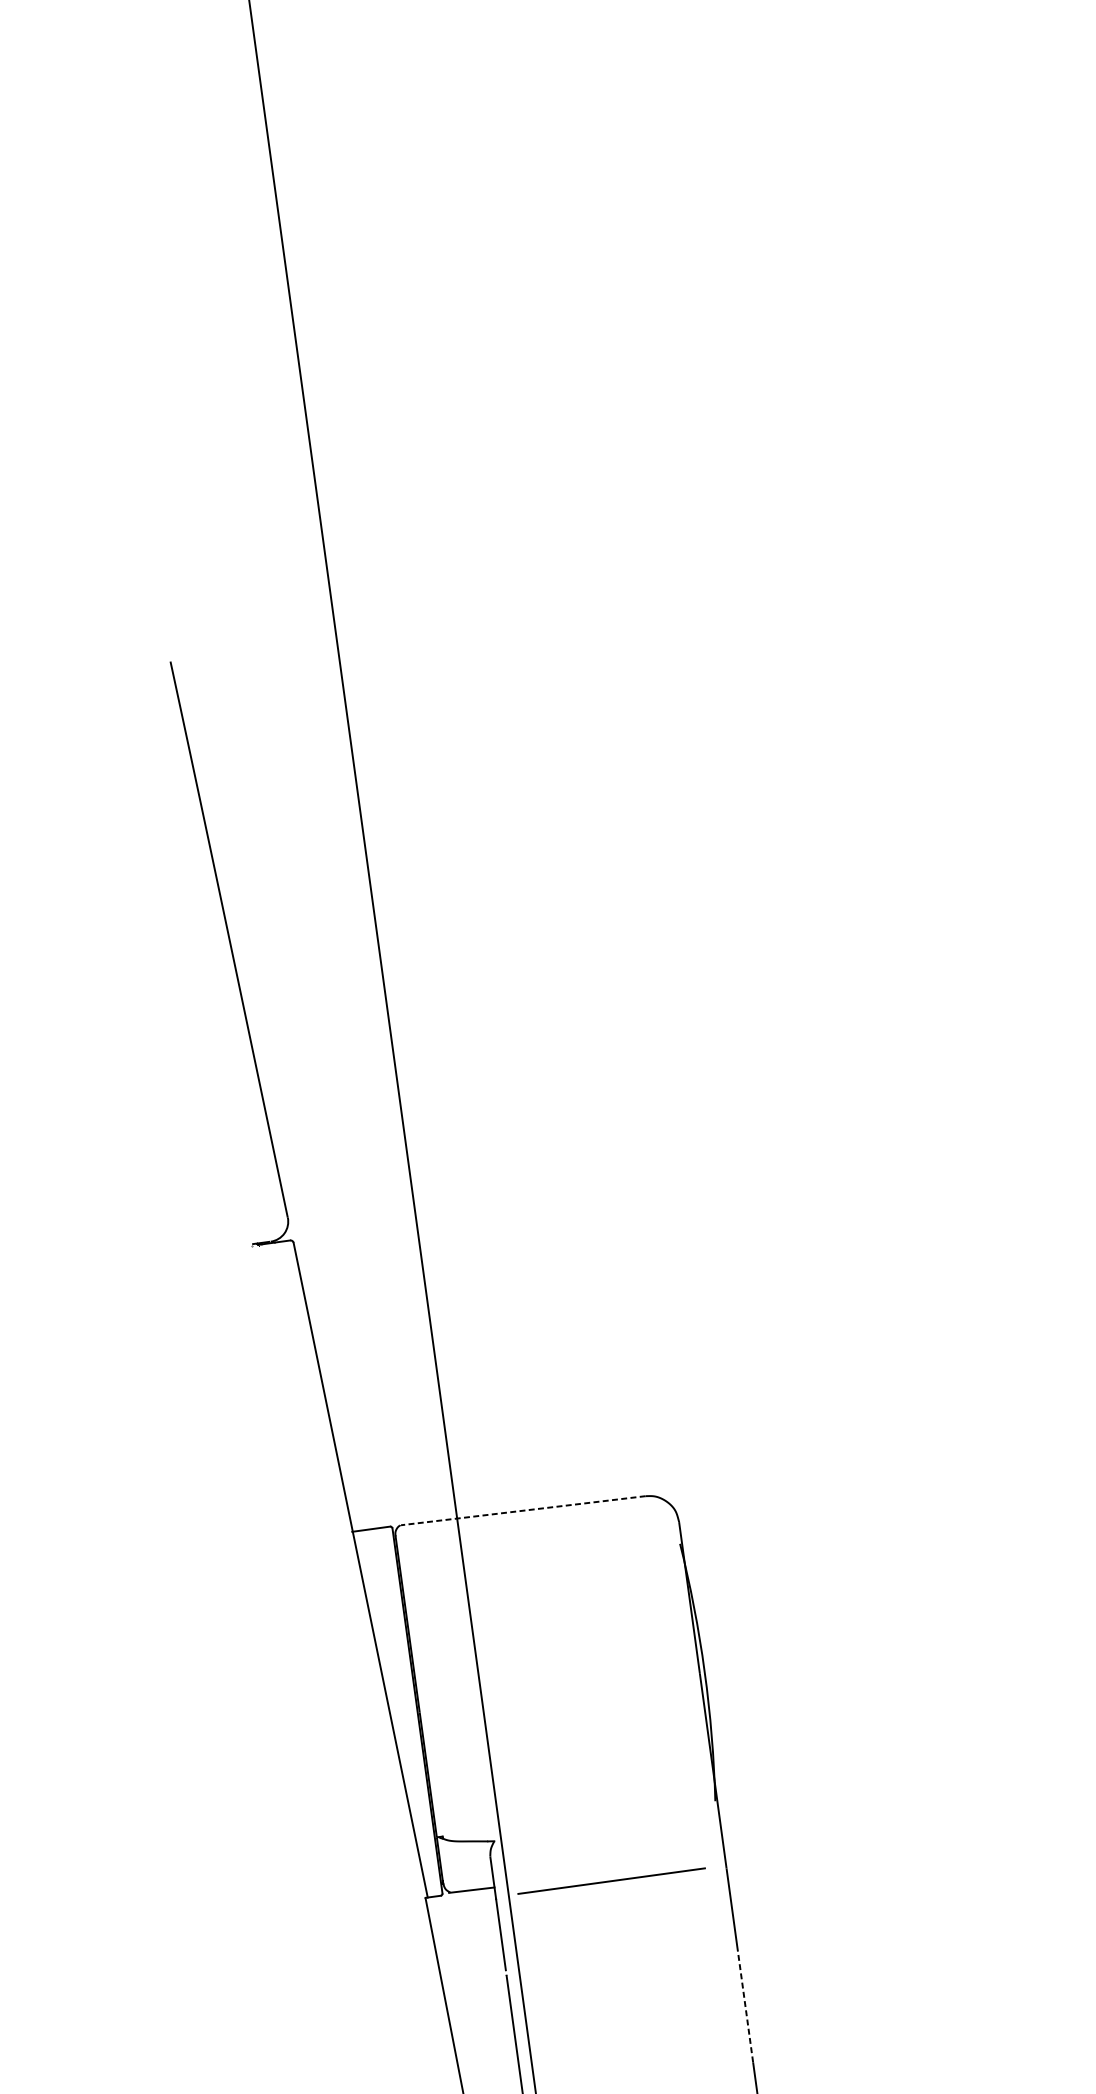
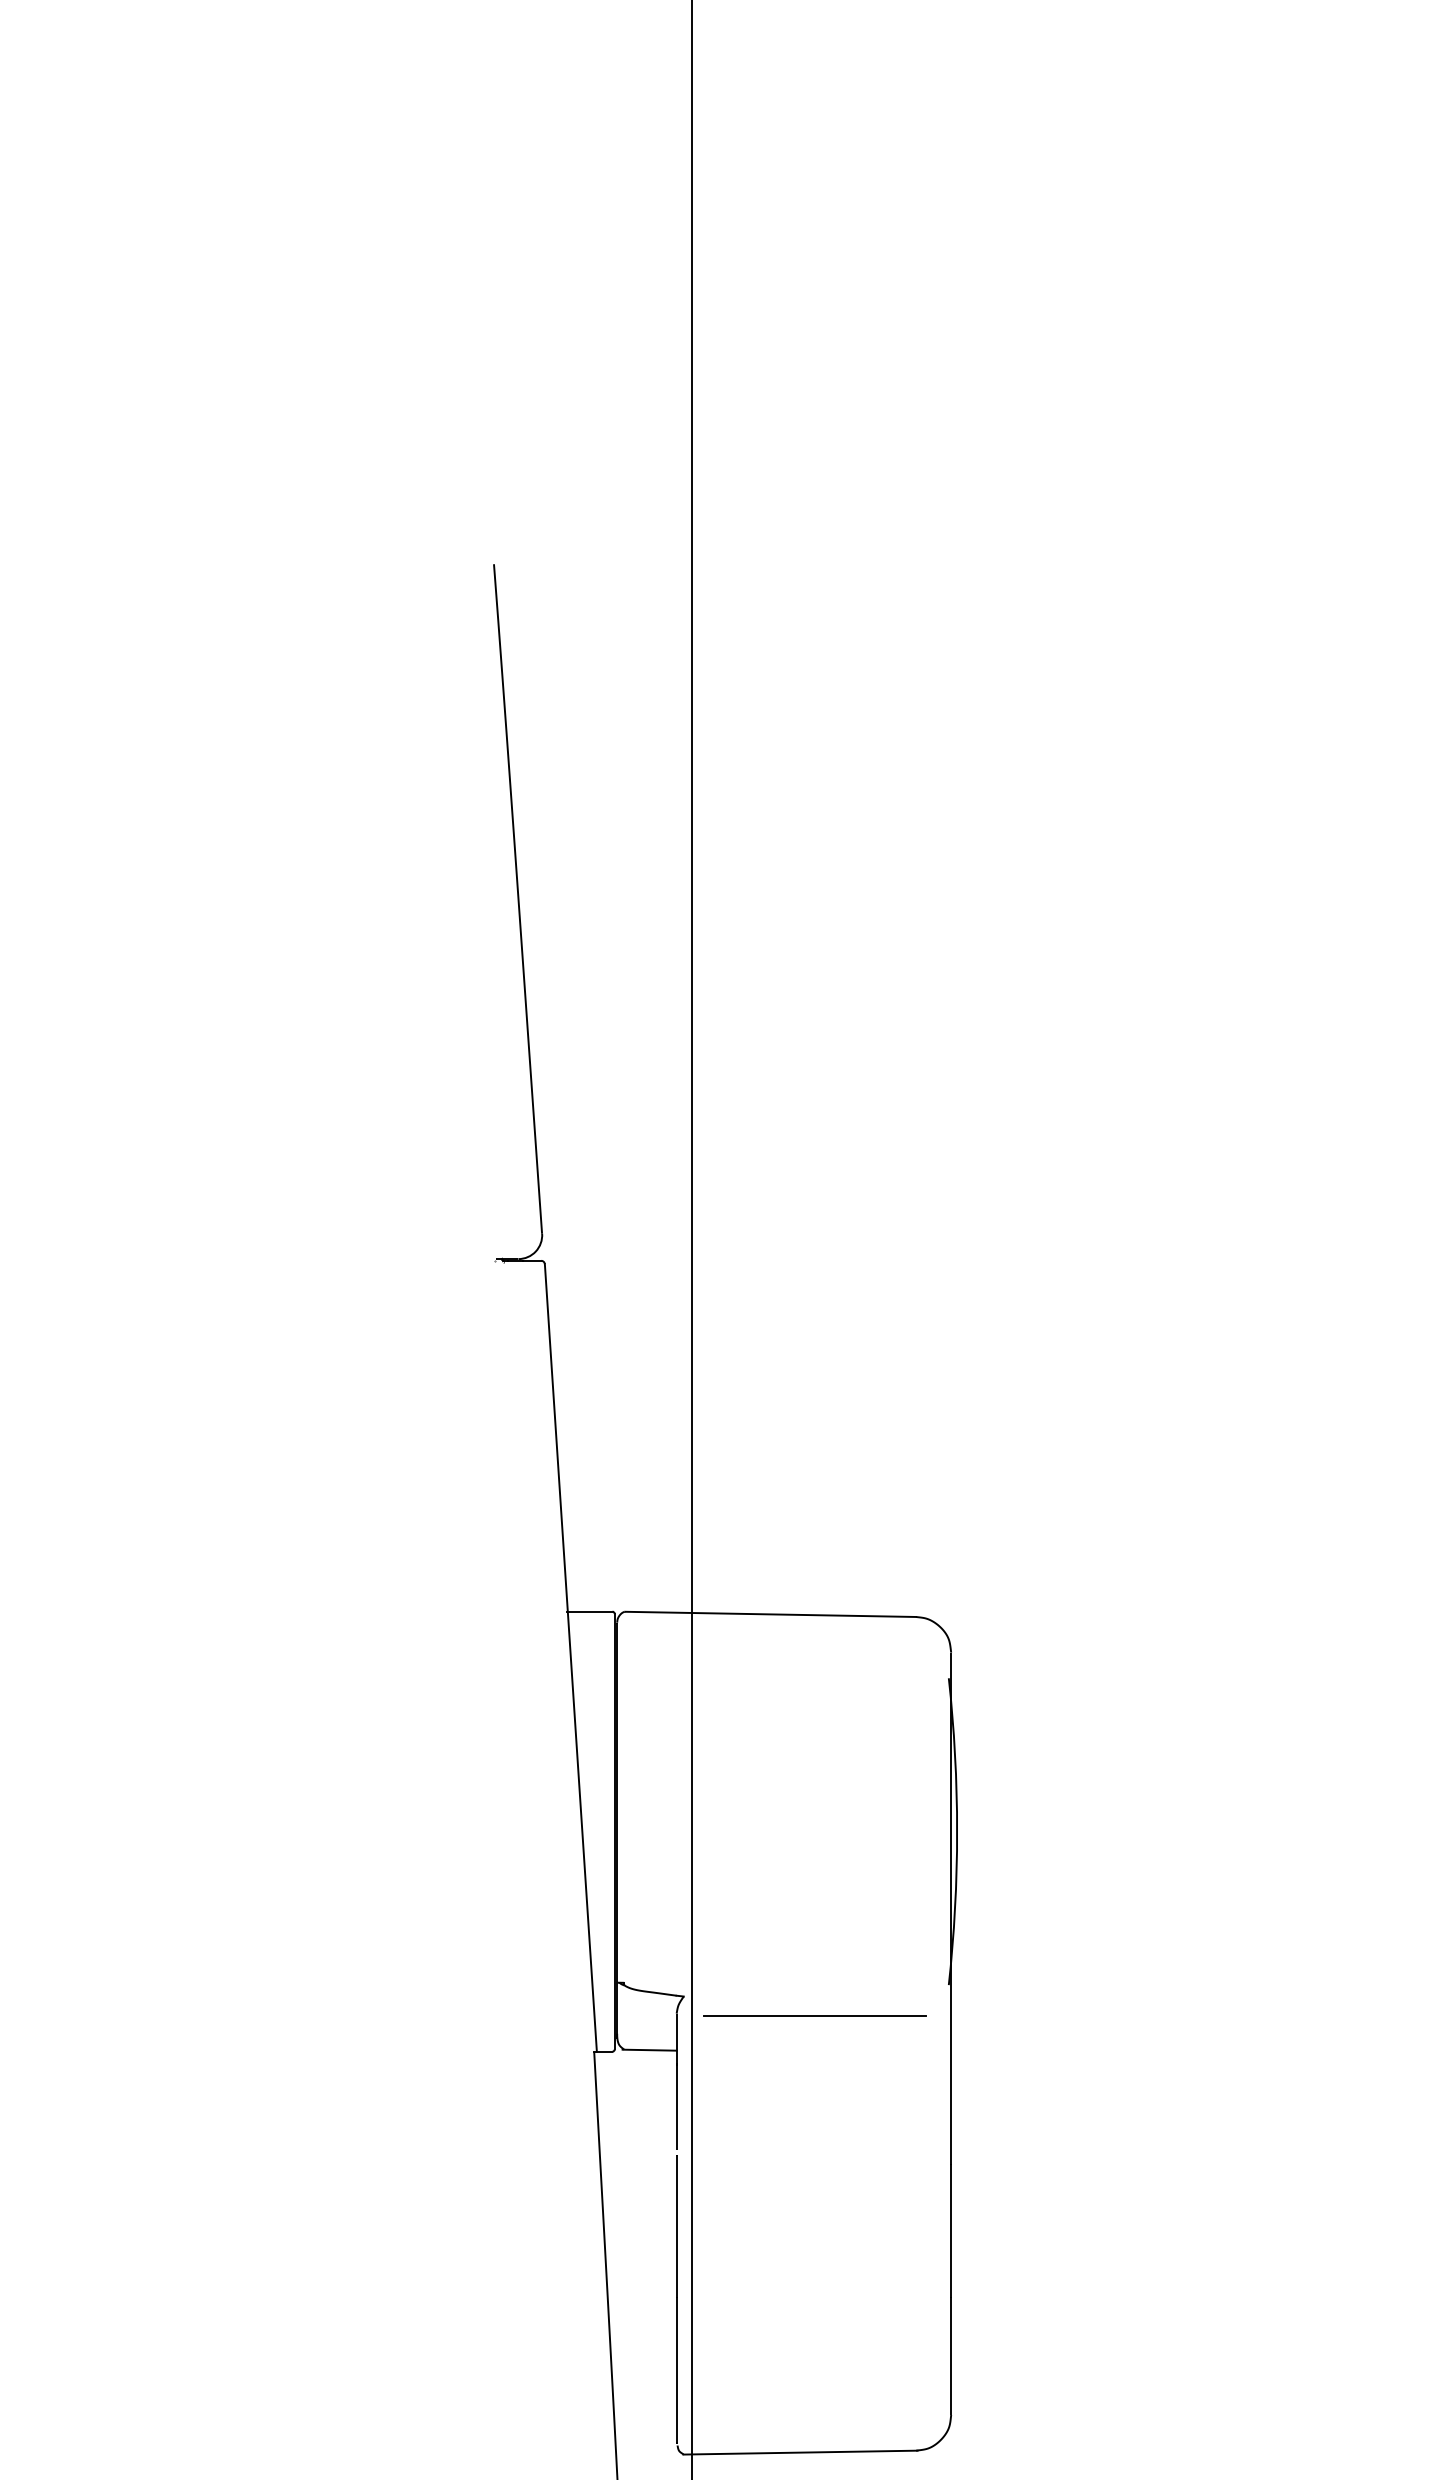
line: (523, 1510) -> (770, 1614), dashed -> solid
line: (611, 1880) -> (814, 2015), moved
line: (745, 2006) -> (951, 2230), dashed -> solid

